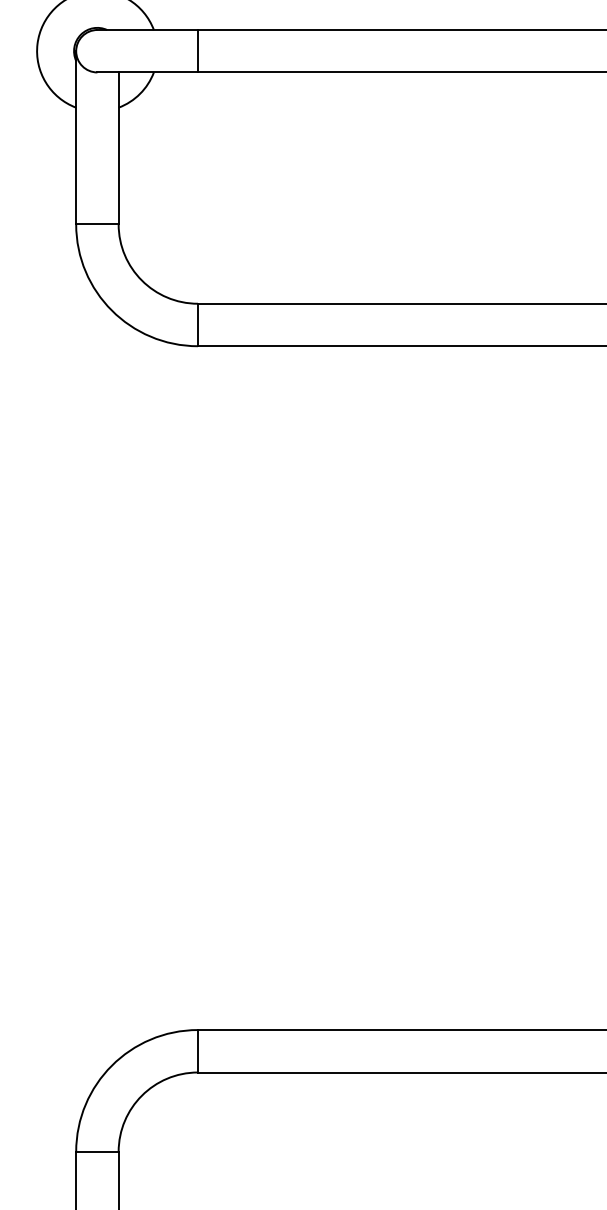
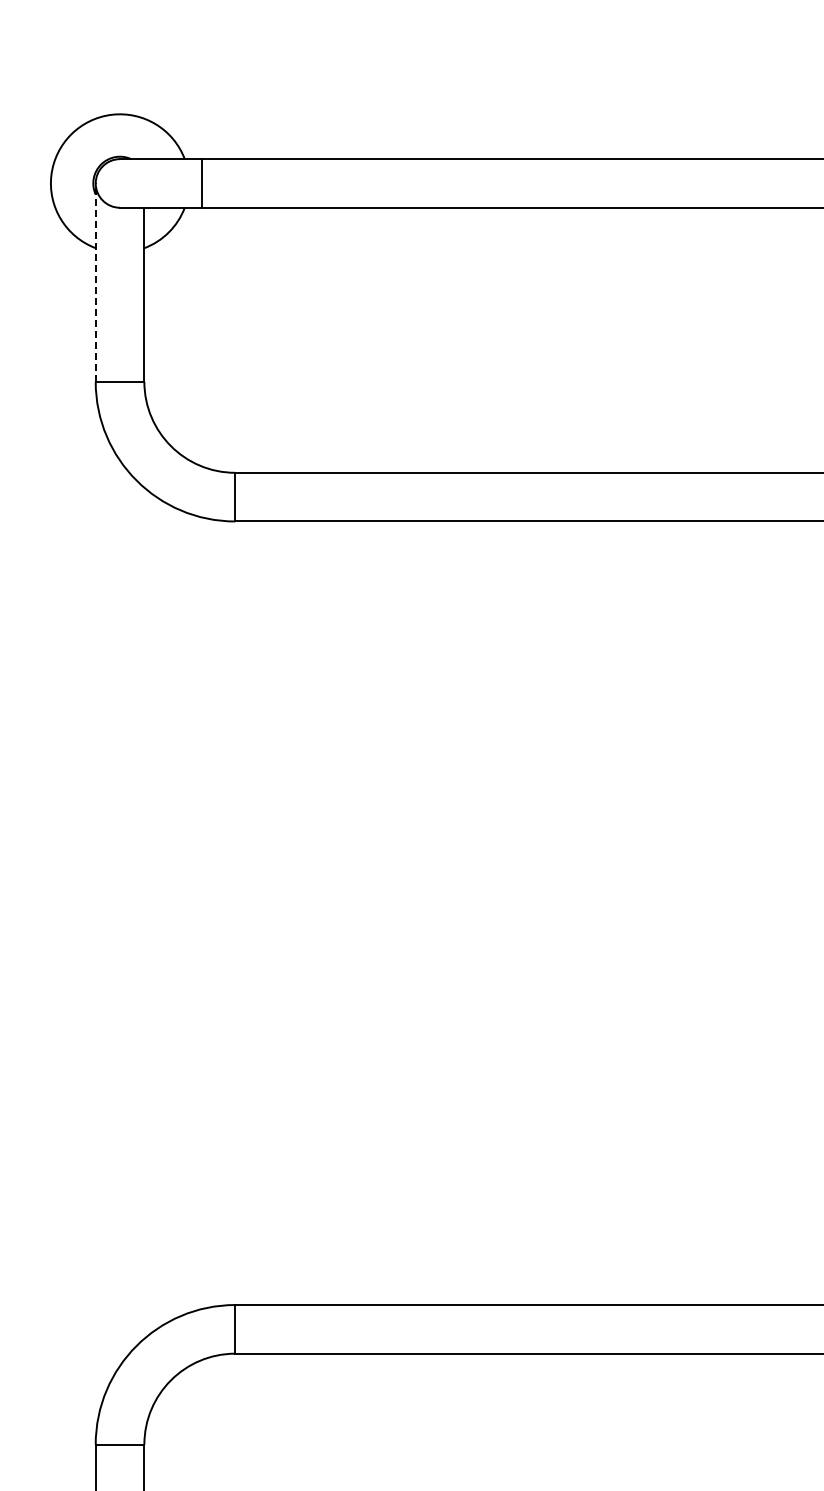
line: (198, 51) -> (202, 183), moved
line: (75, 137) -> (95, 282), solid -> dashed

